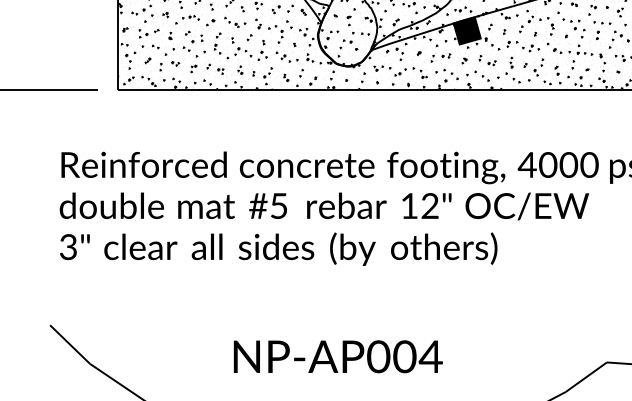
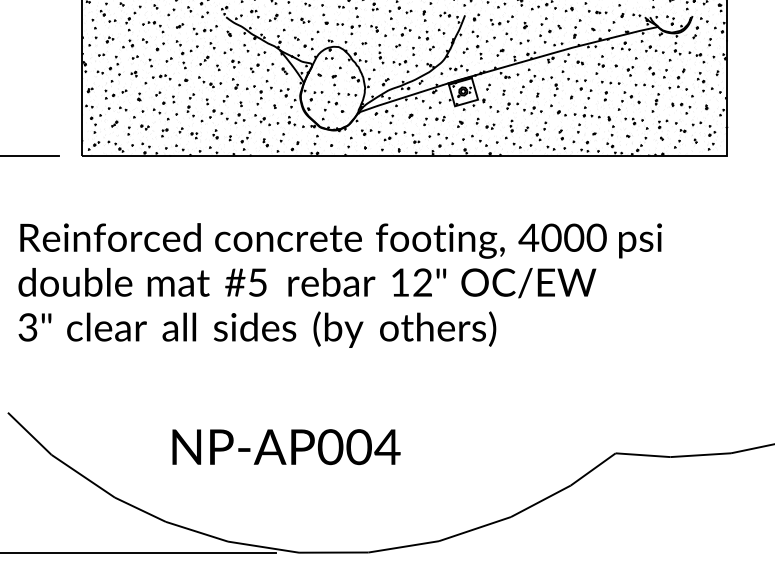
fill: (467, 30) -> (463, 91), removed
text: (338, 357) -> (286, 447), moved

